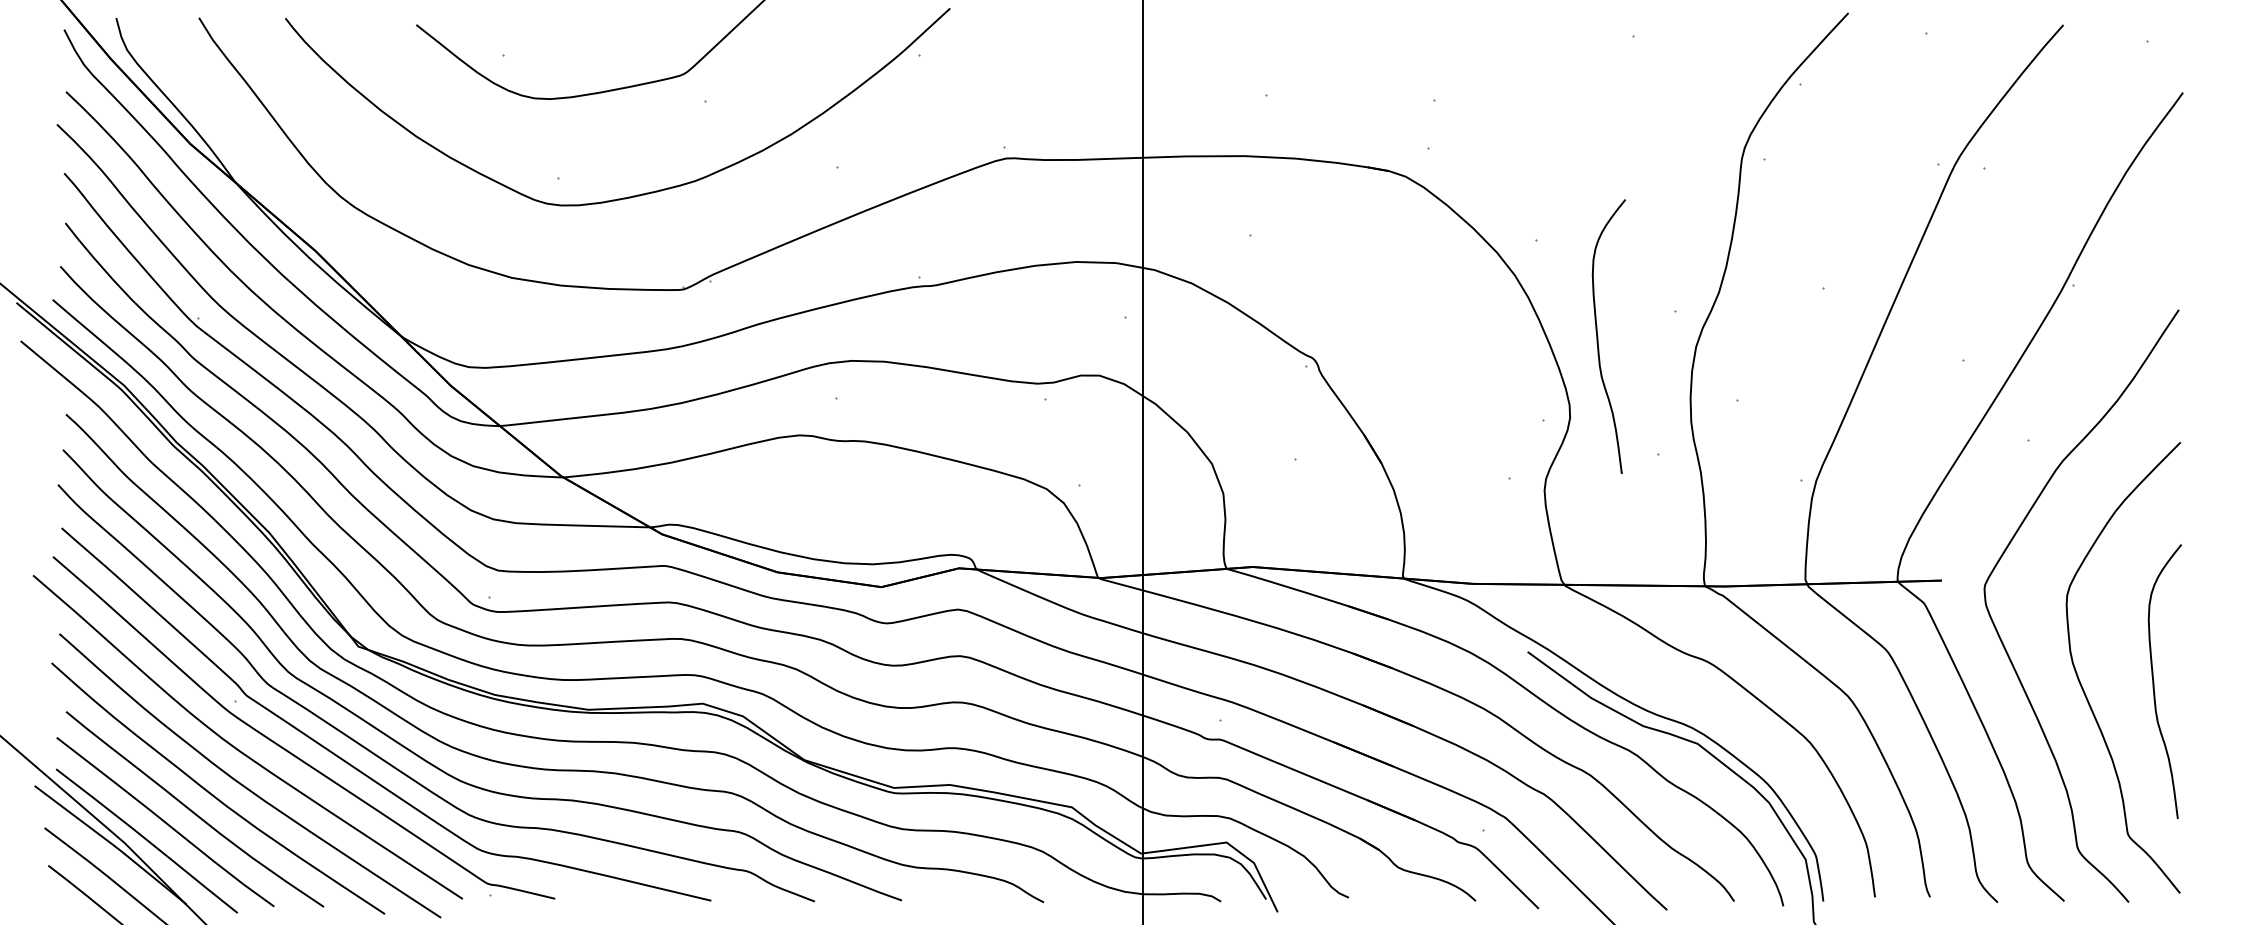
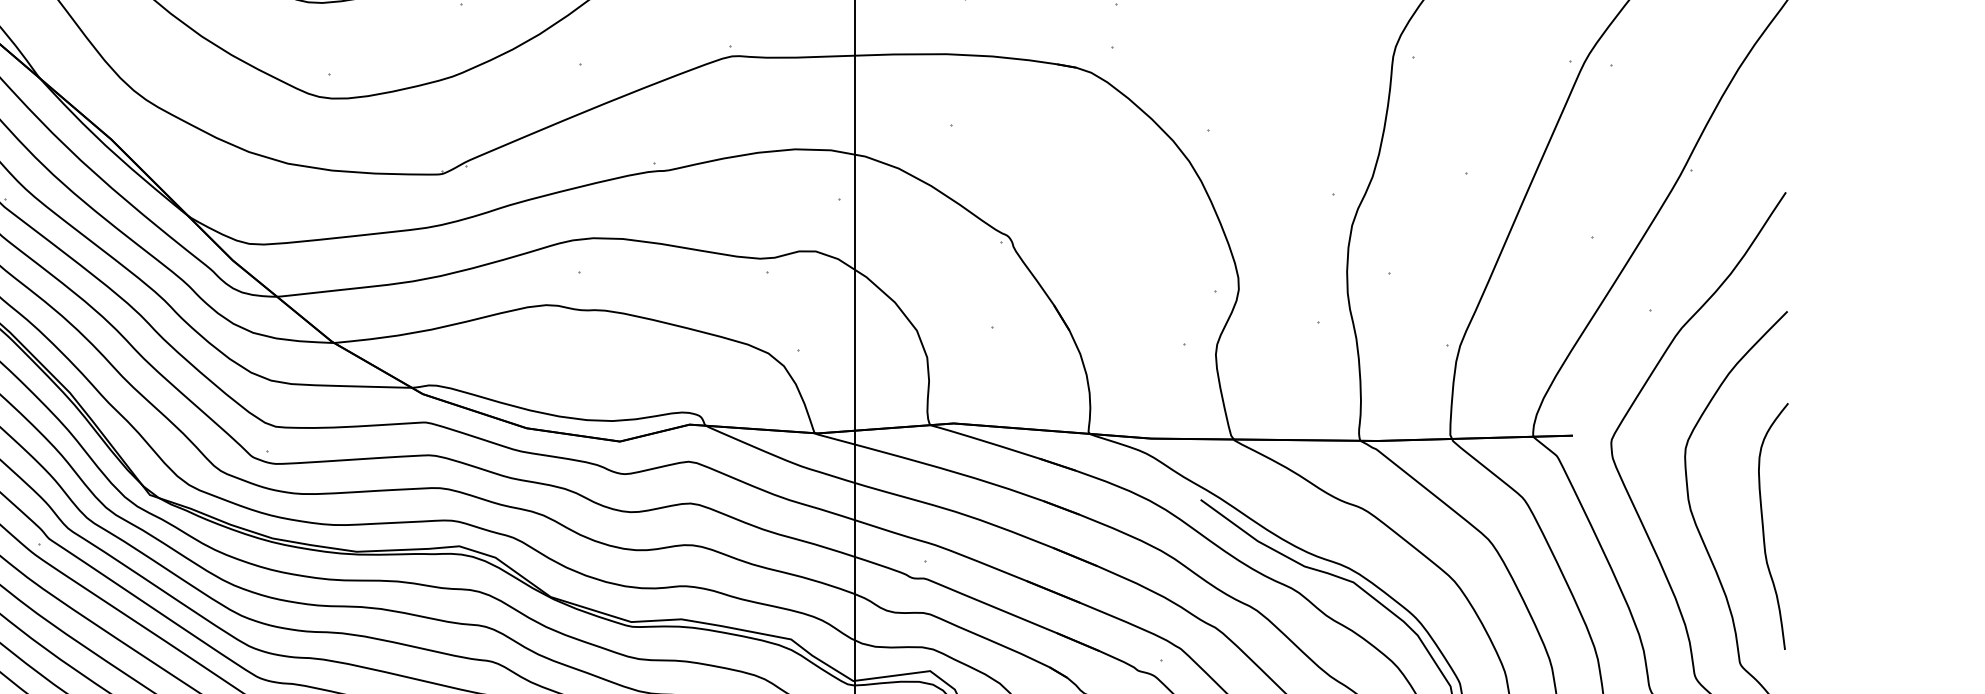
curve: (1598, 336) -> (1264, 216), removed

